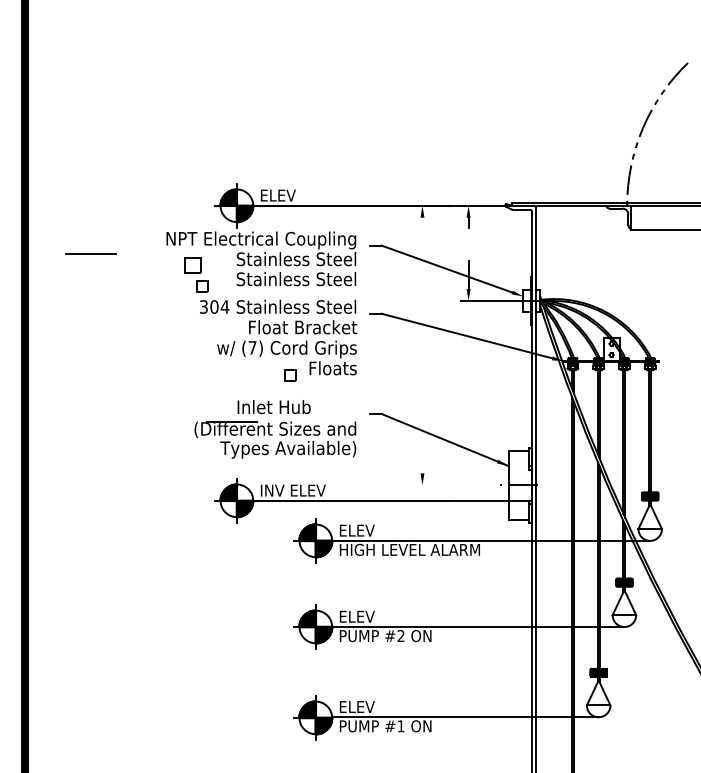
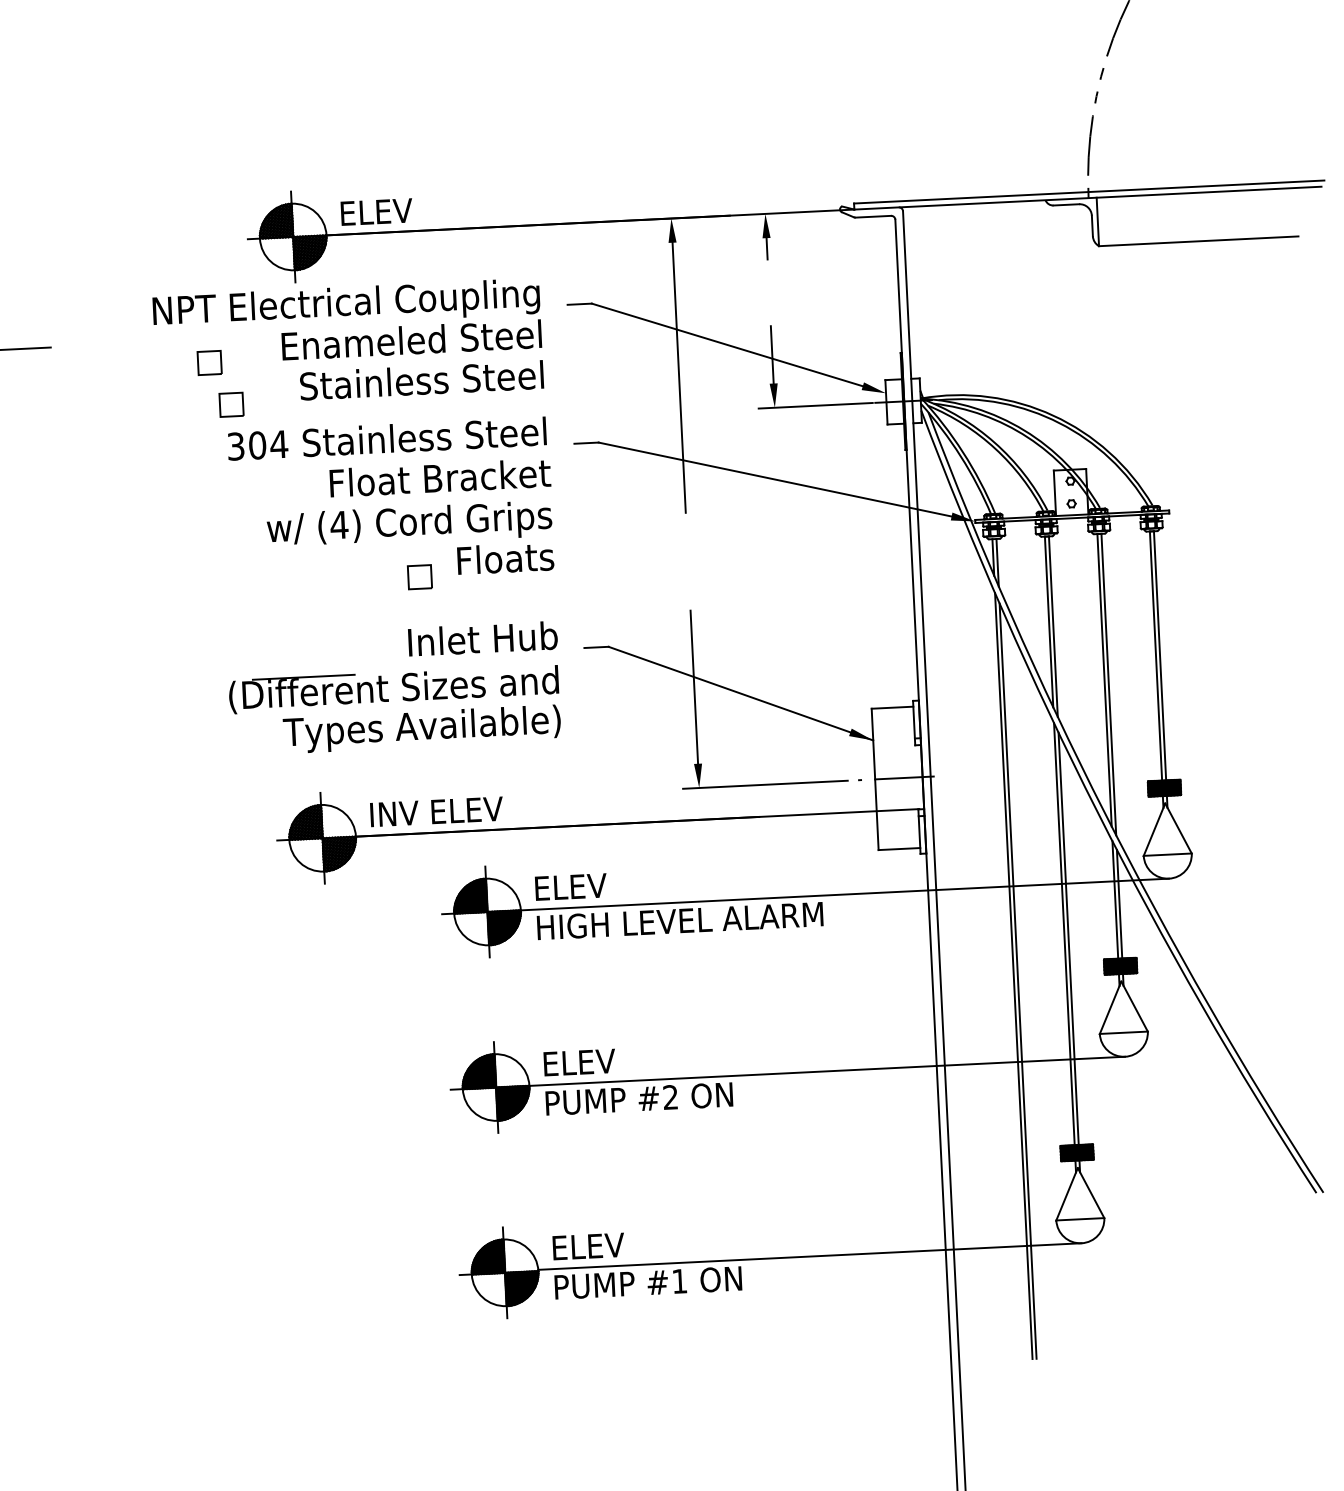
text: (268, 259) -> (362, 343), Stainless Steel -> Enameled Steel
part: (192, 265) -> (208, 363), size x0.71
line: (422, 283) -> (679, 376), added
text: (252, 347) -> (339, 524), (7) -> (4)
text: (273, 407) -> (481, 639), moved
line: (422, 435) -> (694, 686), added
line: (454, 485) -> (764, 785), added

